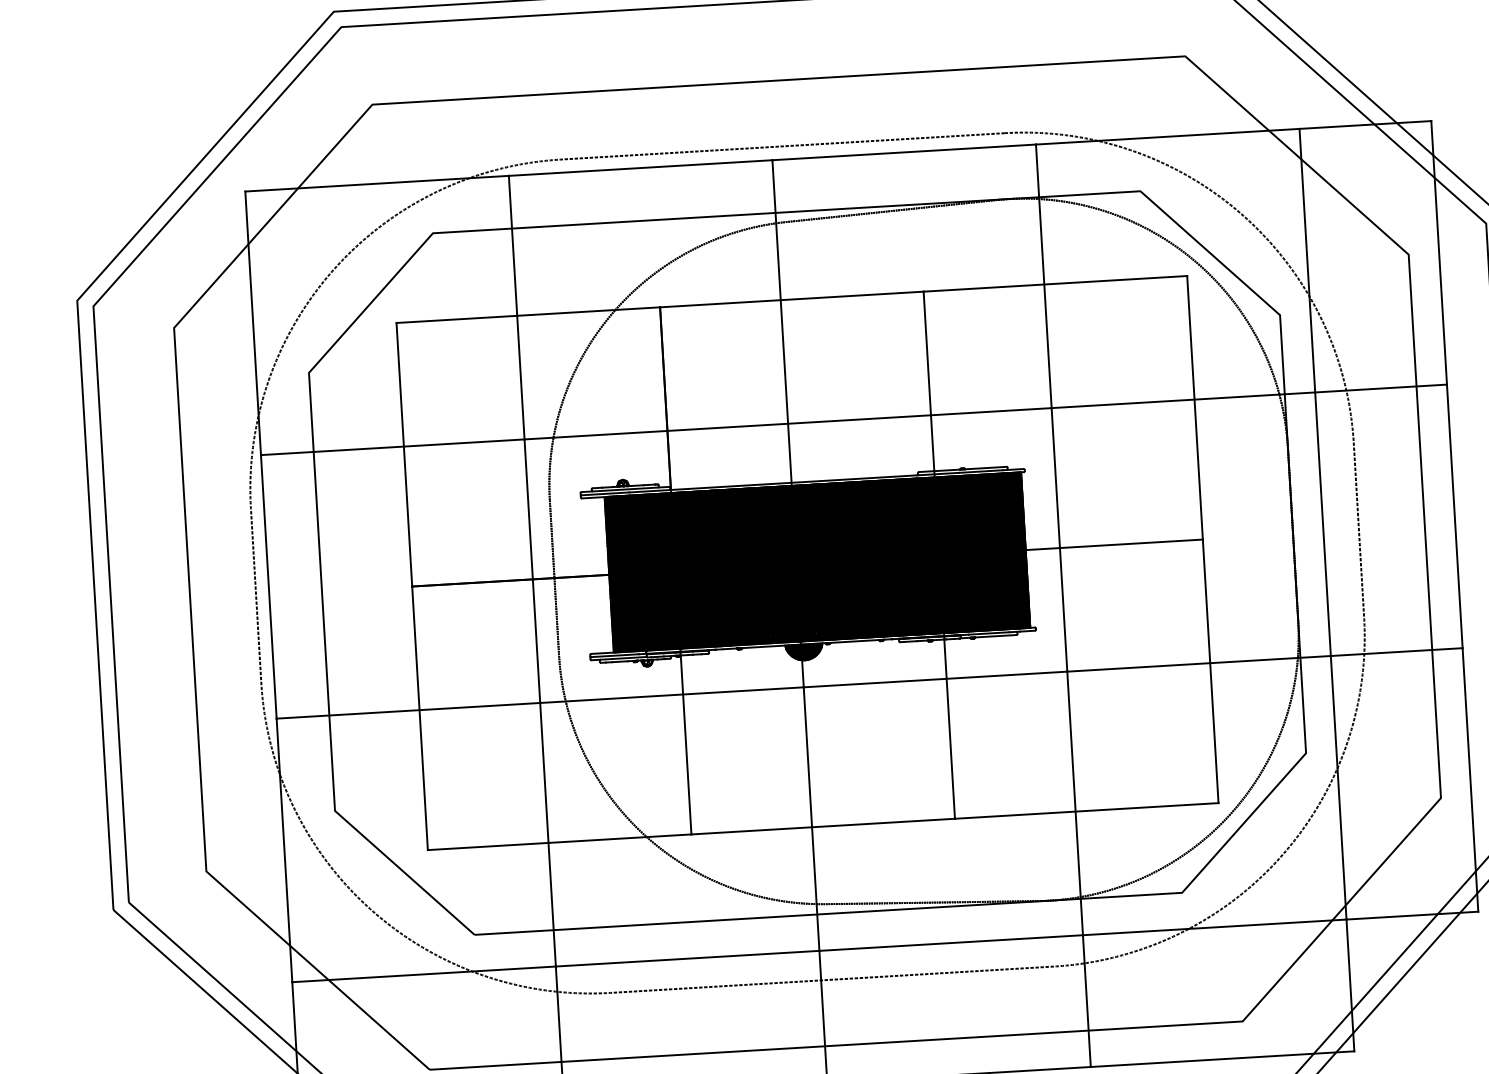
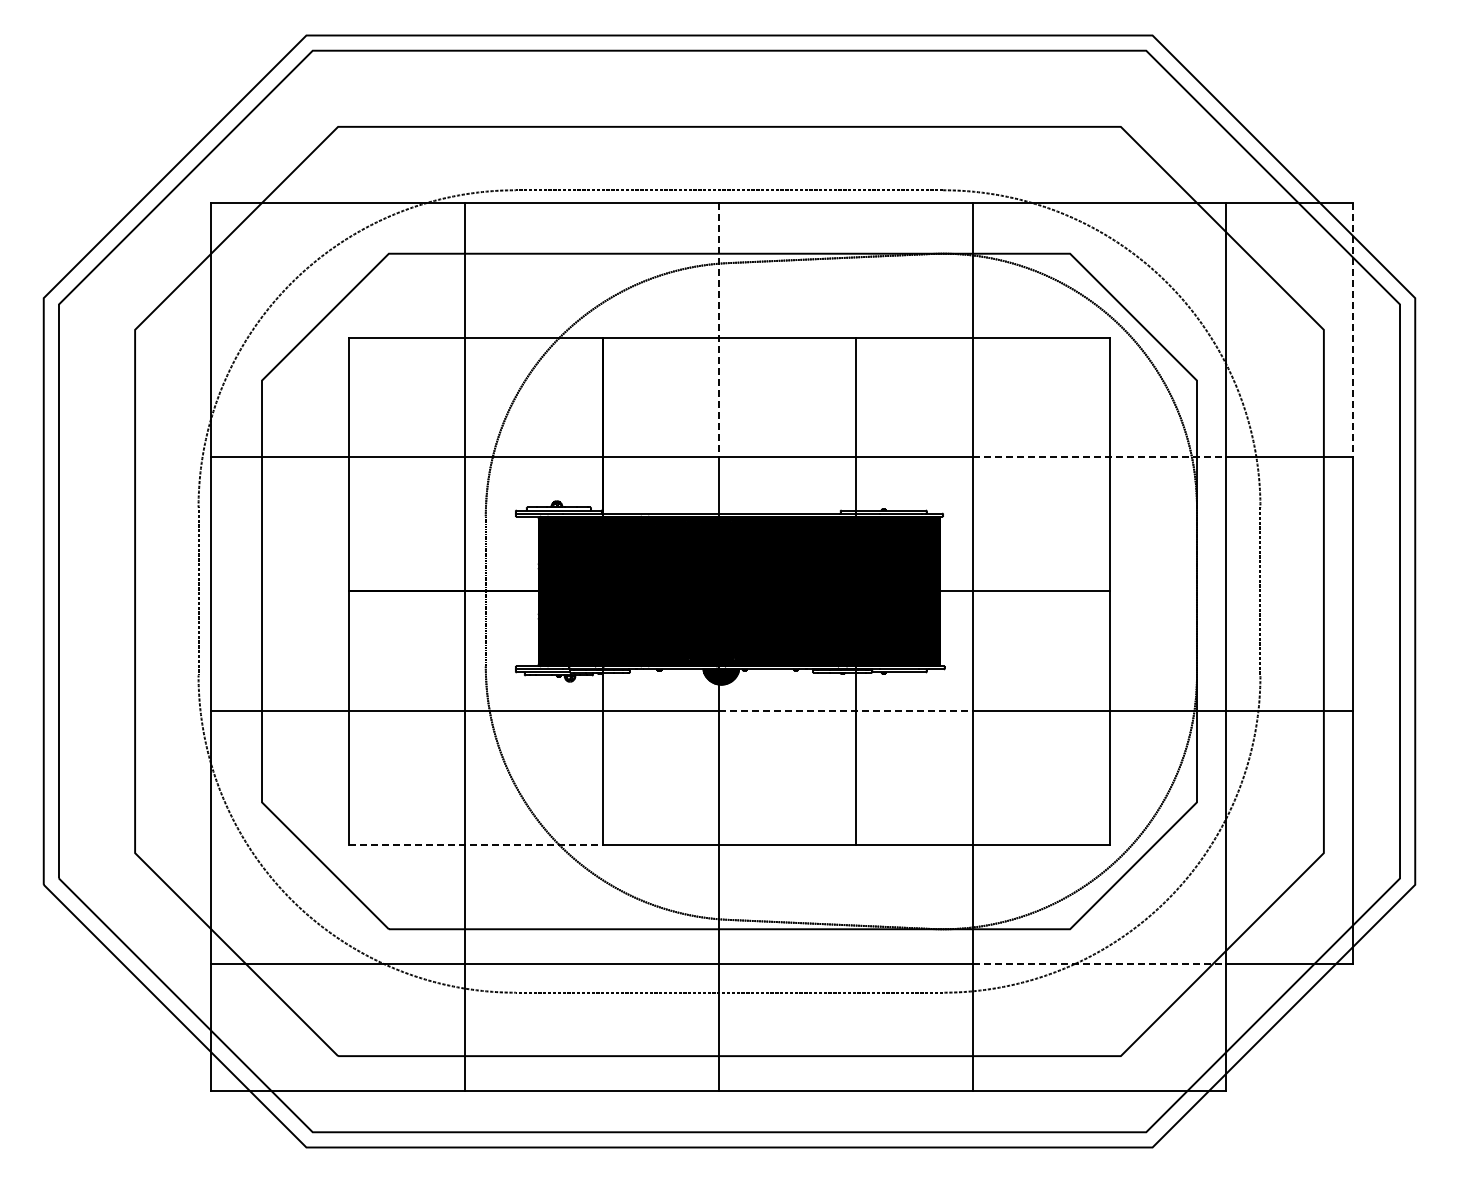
line: (1439, 252) -> (1353, 329), solid -> dashed
line: (779, 291) -> (718, 329), solid -> dashed
line: (1183, 400) -> (1099, 456), solid -> dashed
line: (935, 679) -> (845, 710), solid -> dashed
line: (559, 842) -> (475, 845), solid -> dashed
line: (1214, 927) -> (1099, 964), solid -> dashed

